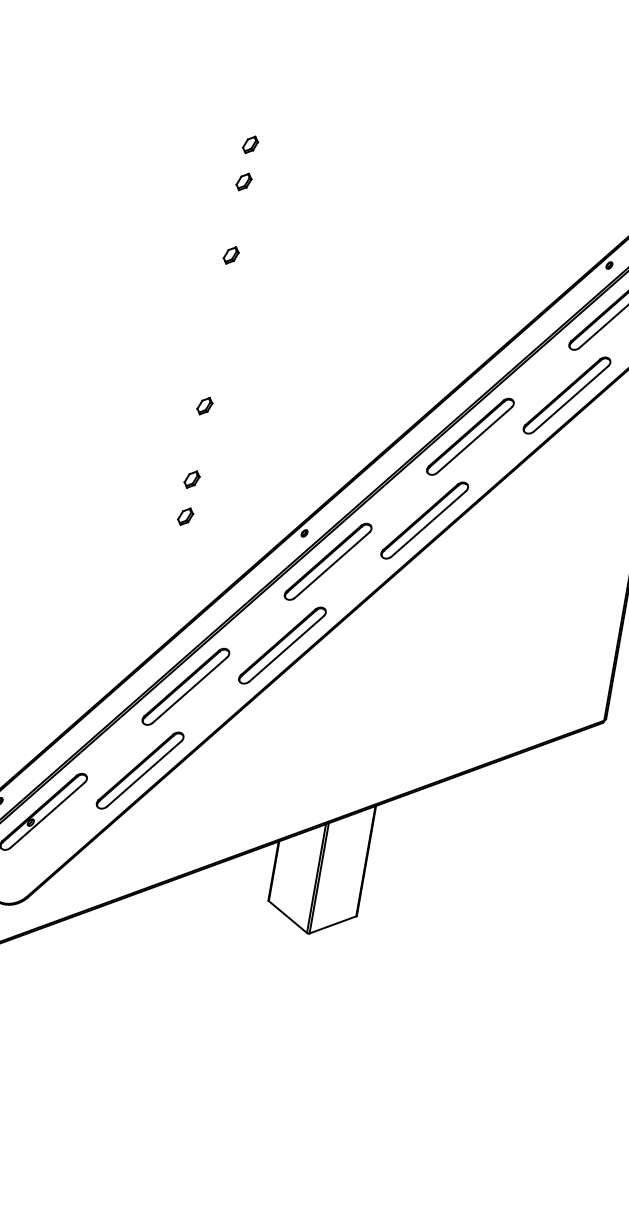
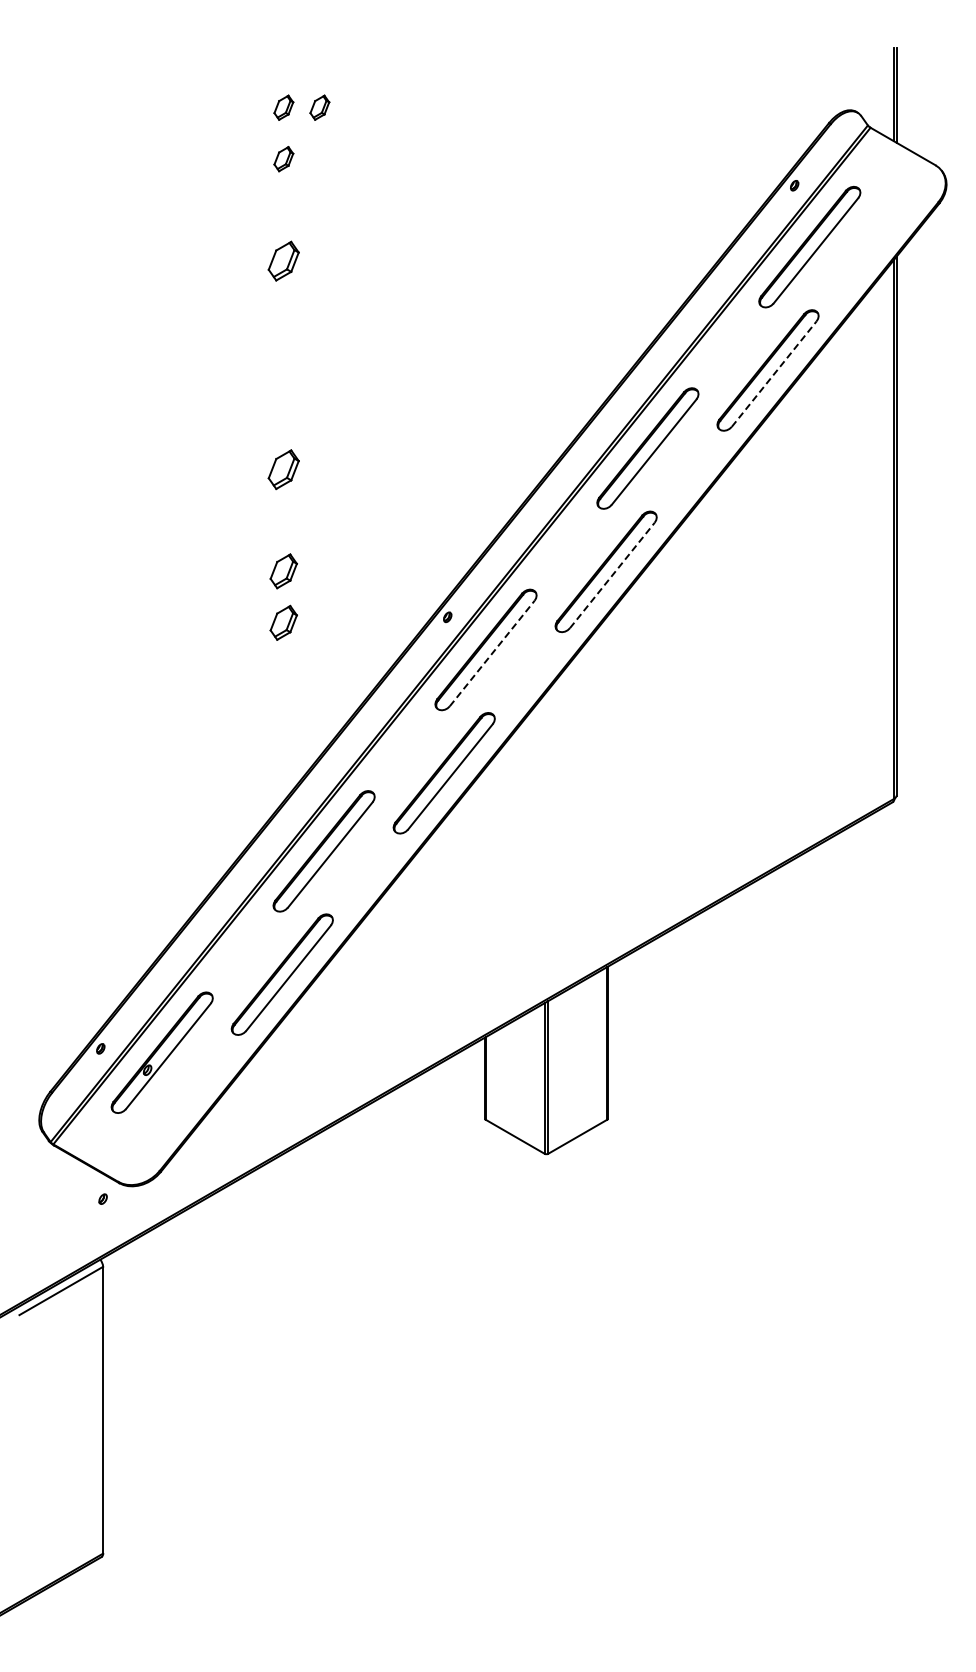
part: (276, 149) -> (319, 107), added
part: (230, 255) -> (283, 260), size x1.6
line: (571, 399) -> (774, 374), solid -> dashed
part: (204, 406) -> (283, 469), size x1.6
part: (191, 479) -> (283, 571), size x1.4
part: (185, 516) -> (283, 622), size x1.4
line: (428, 524) -> (612, 575), solid -> dashed
line: (332, 565) -> (492, 653), solid -> dashed

